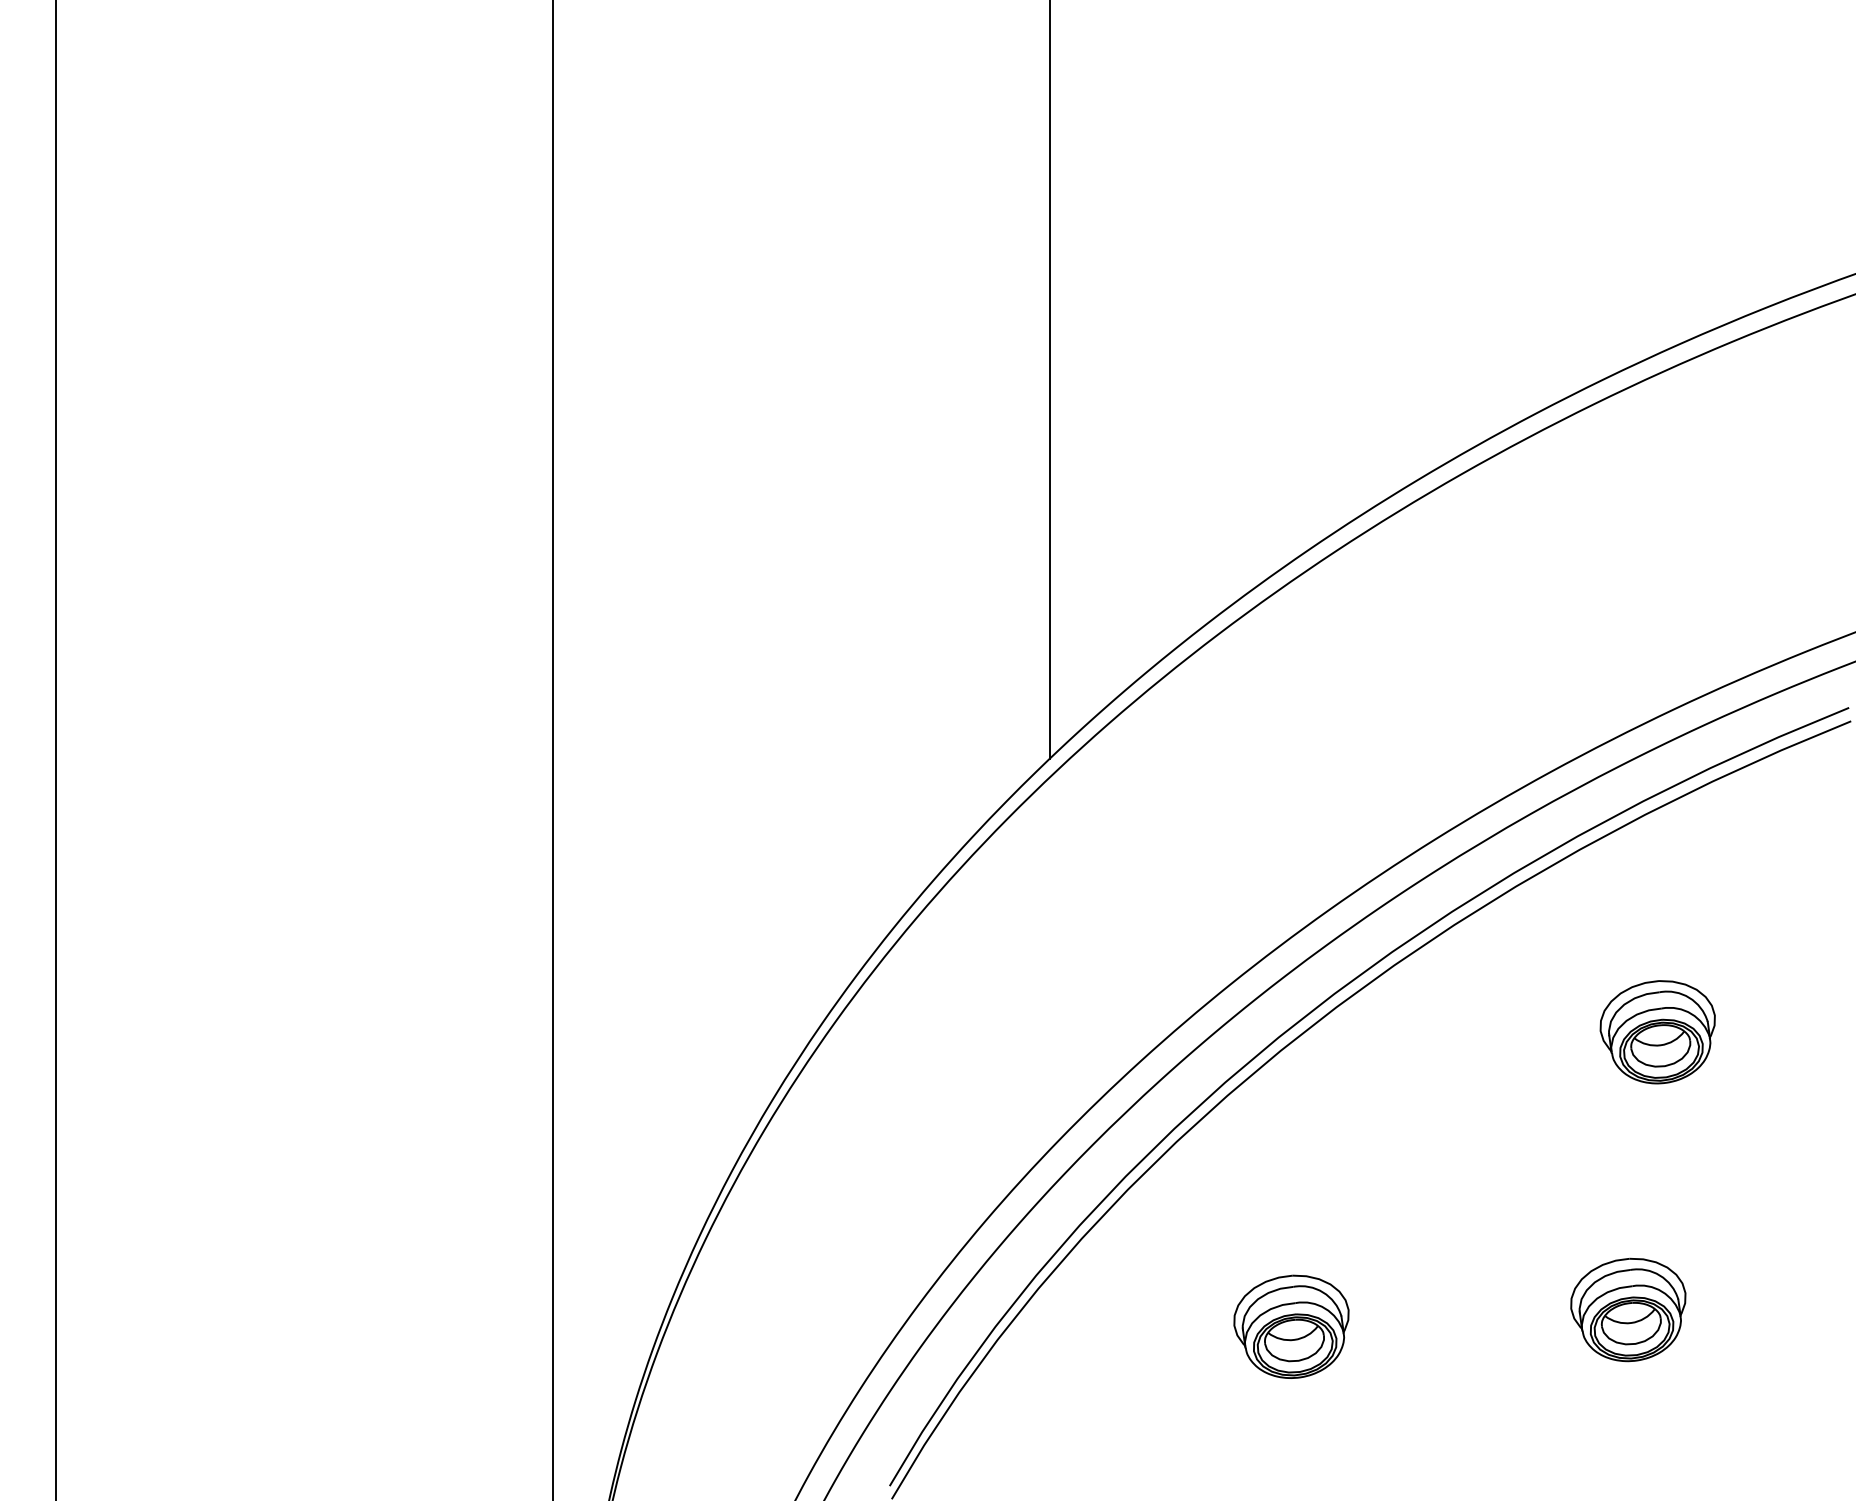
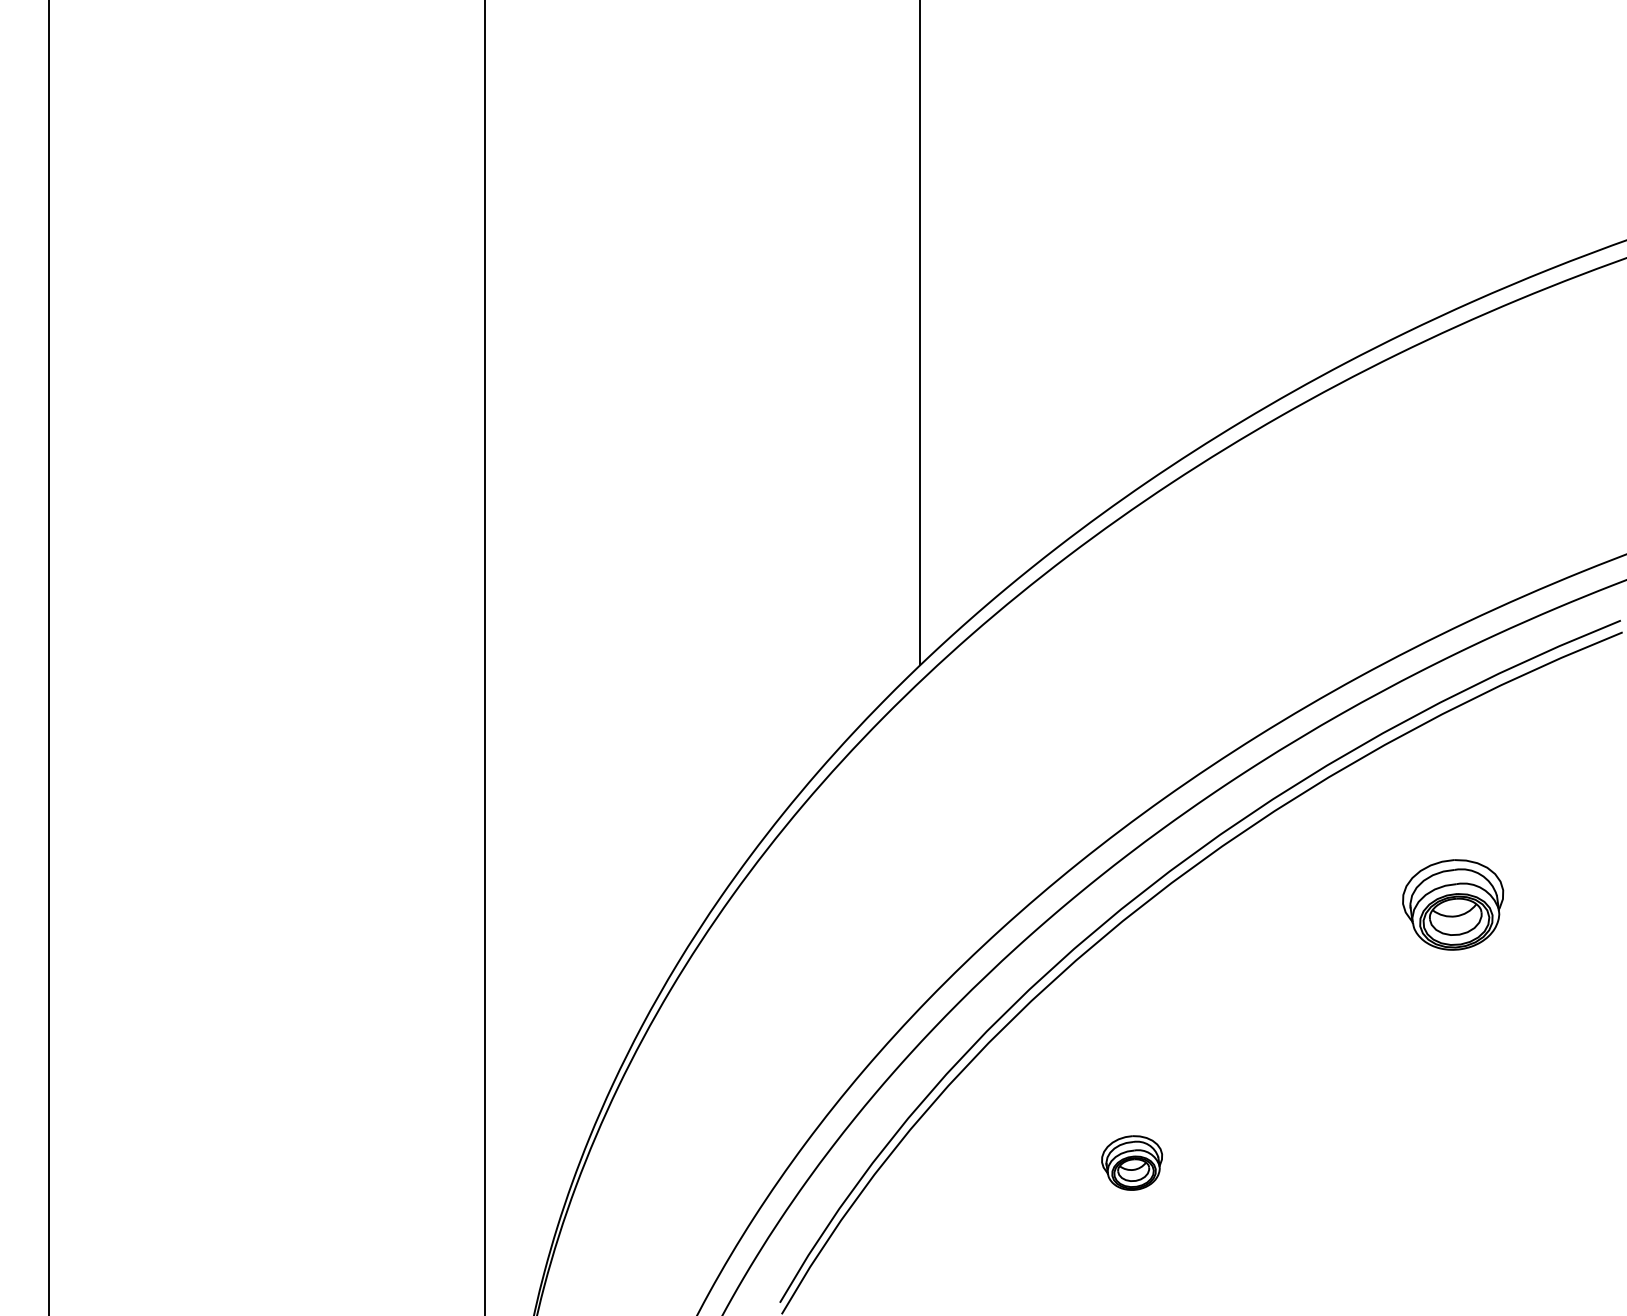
part: (1628, 1309) -> (1427, 1147), removed
part: (1291, 1326) -> (1132, 1162), size x0.6

